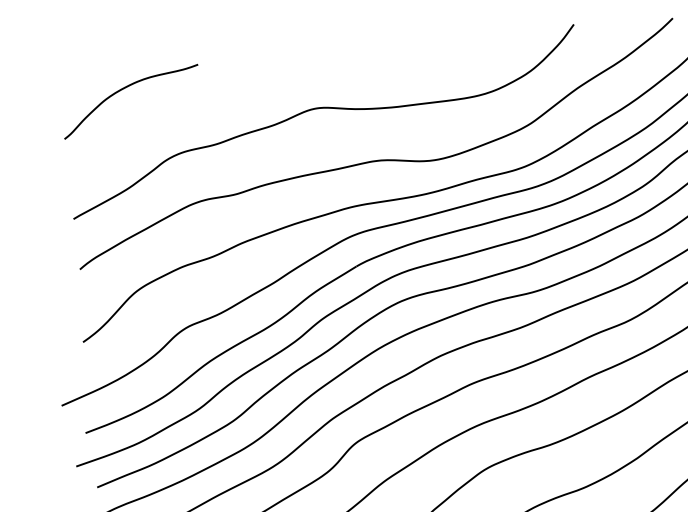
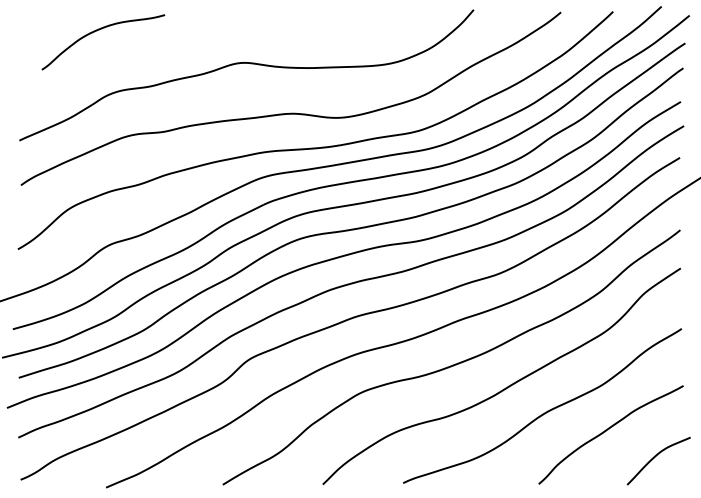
curve: (123, 90) -> (97, 31), moved

